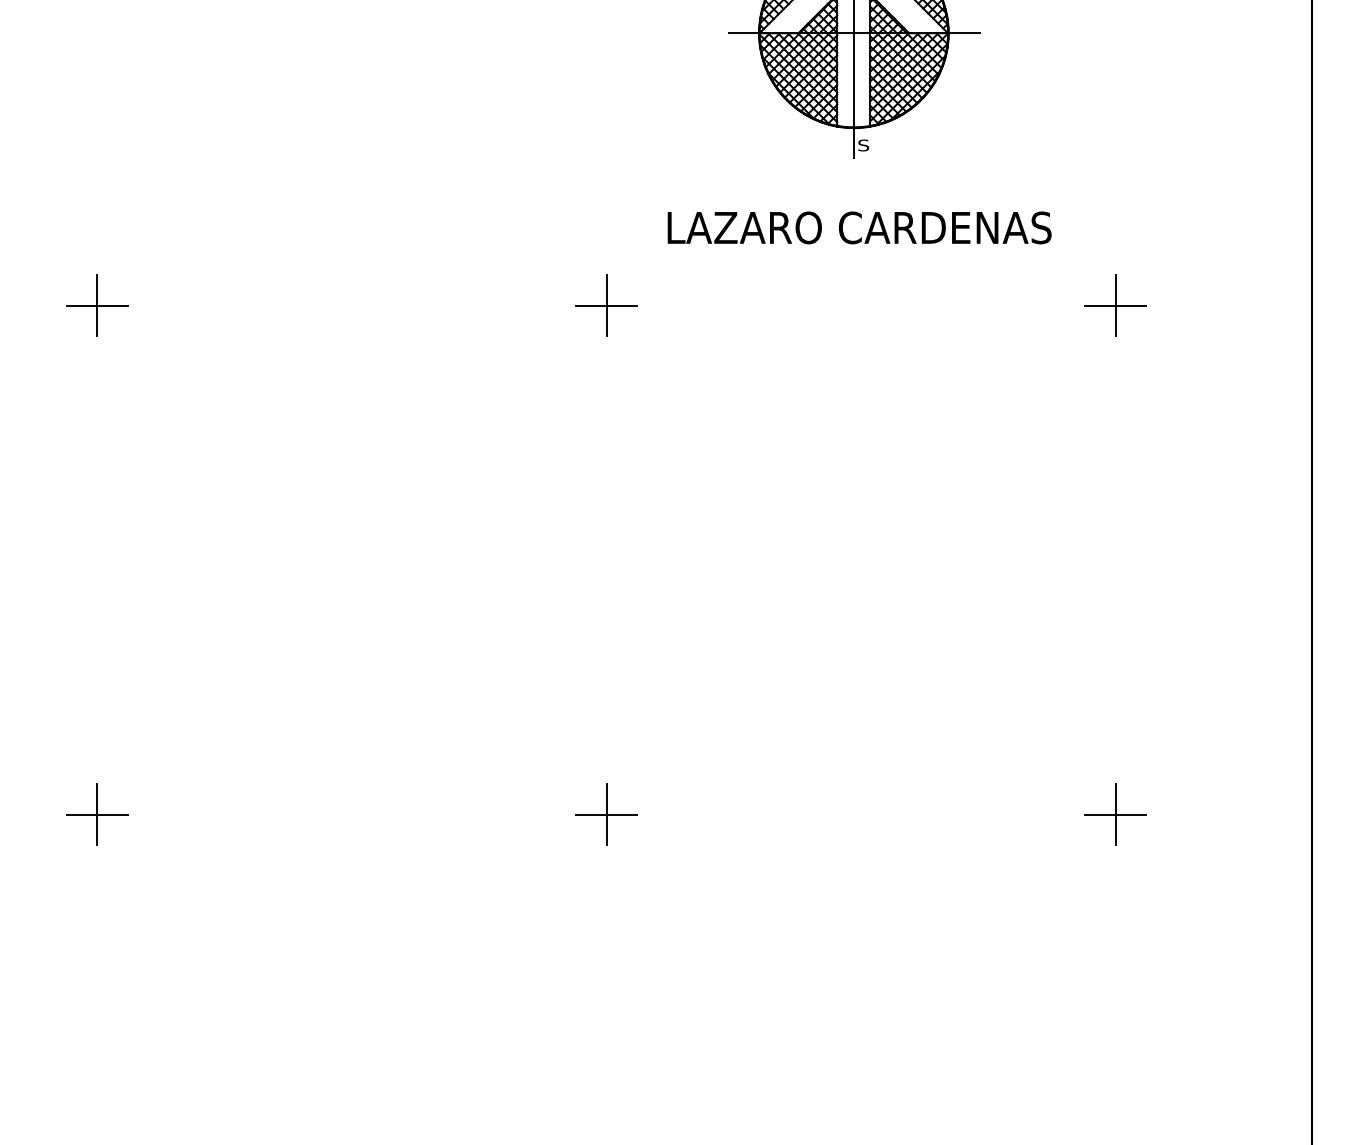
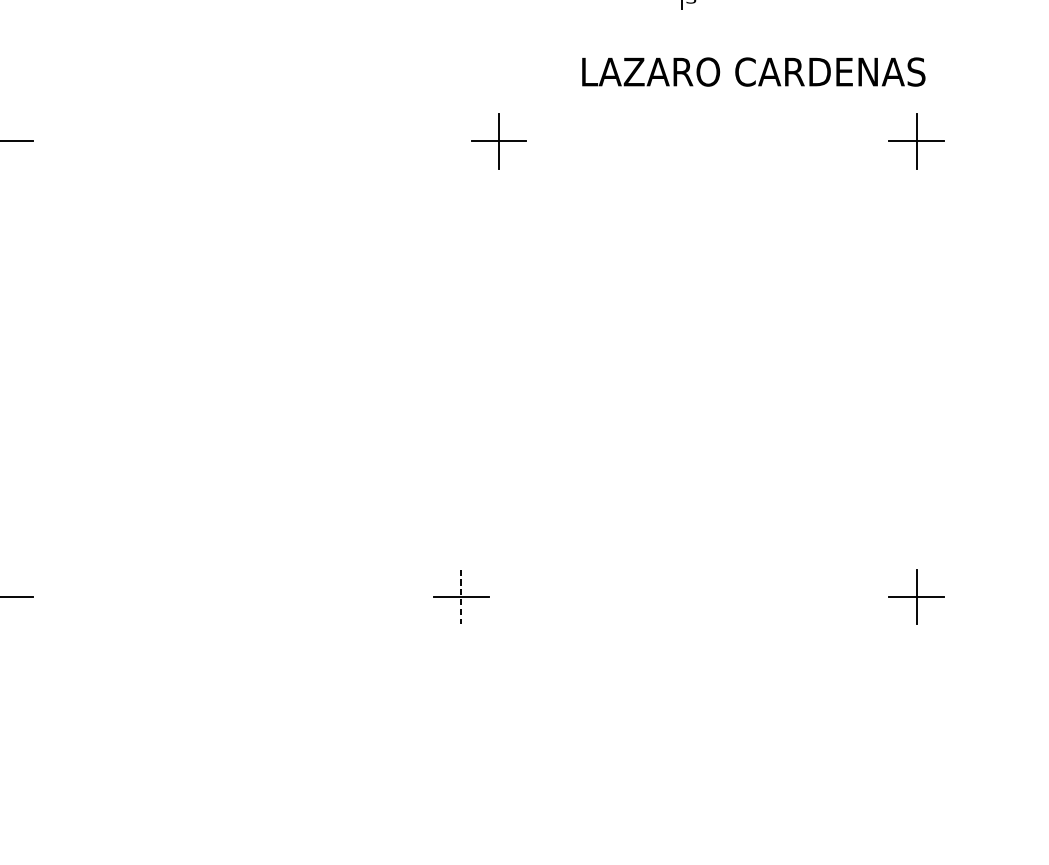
text: (859, 227) -> (753, 71), moved
line: (97, 305) -> (6, 141), removed
part: (606, 305) -> (498, 141), moved
line: (97, 814) -> (6, 596), removed
line: (606, 814) -> (461, 596), solid -> dashed

